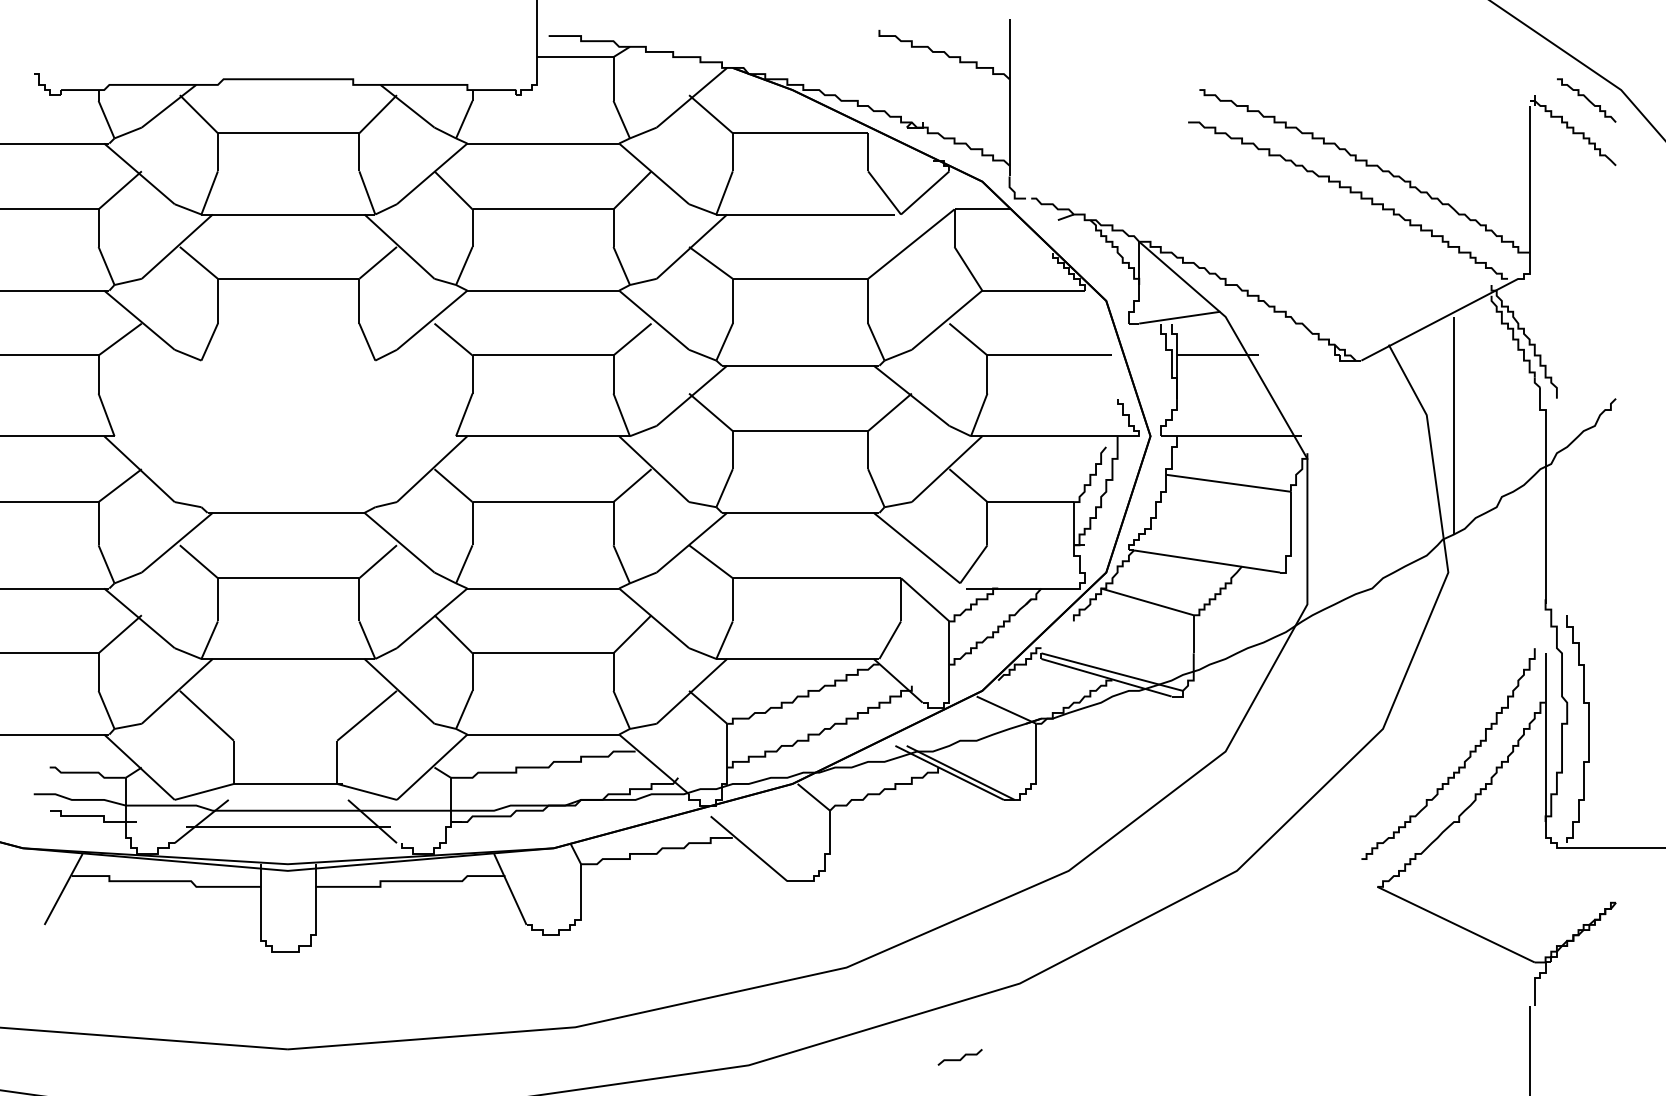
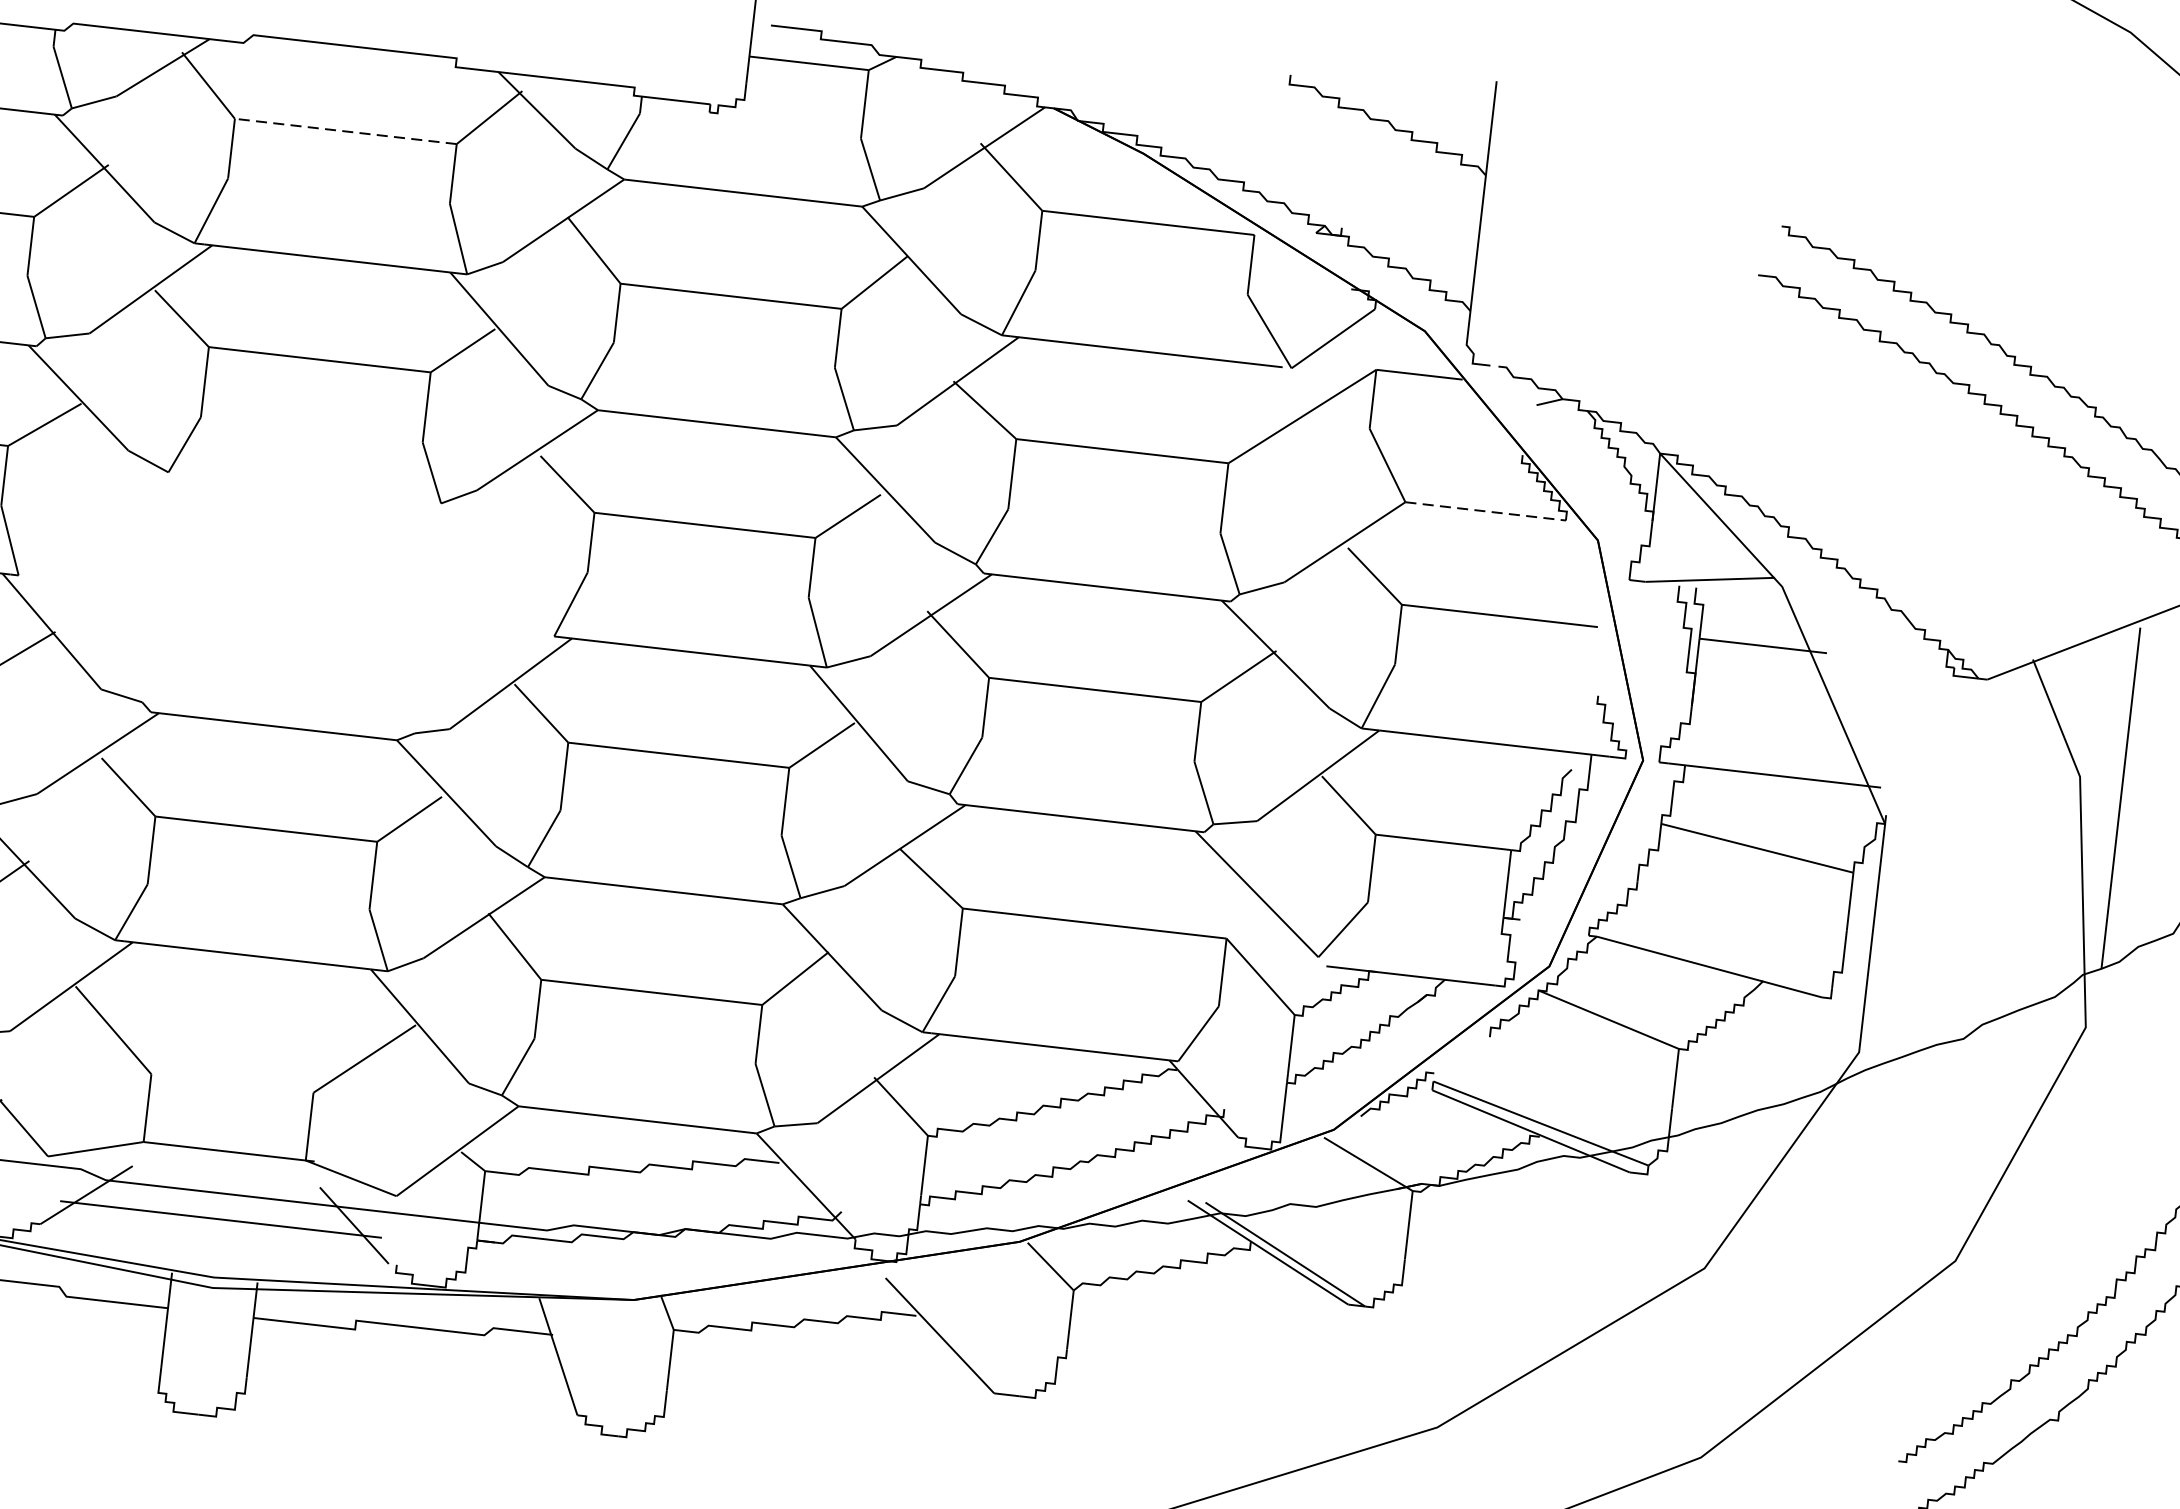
line: (288, 133) -> (345, 131), solid -> dashed
line: (1034, 290) -> (1487, 511), solid -> dashed

